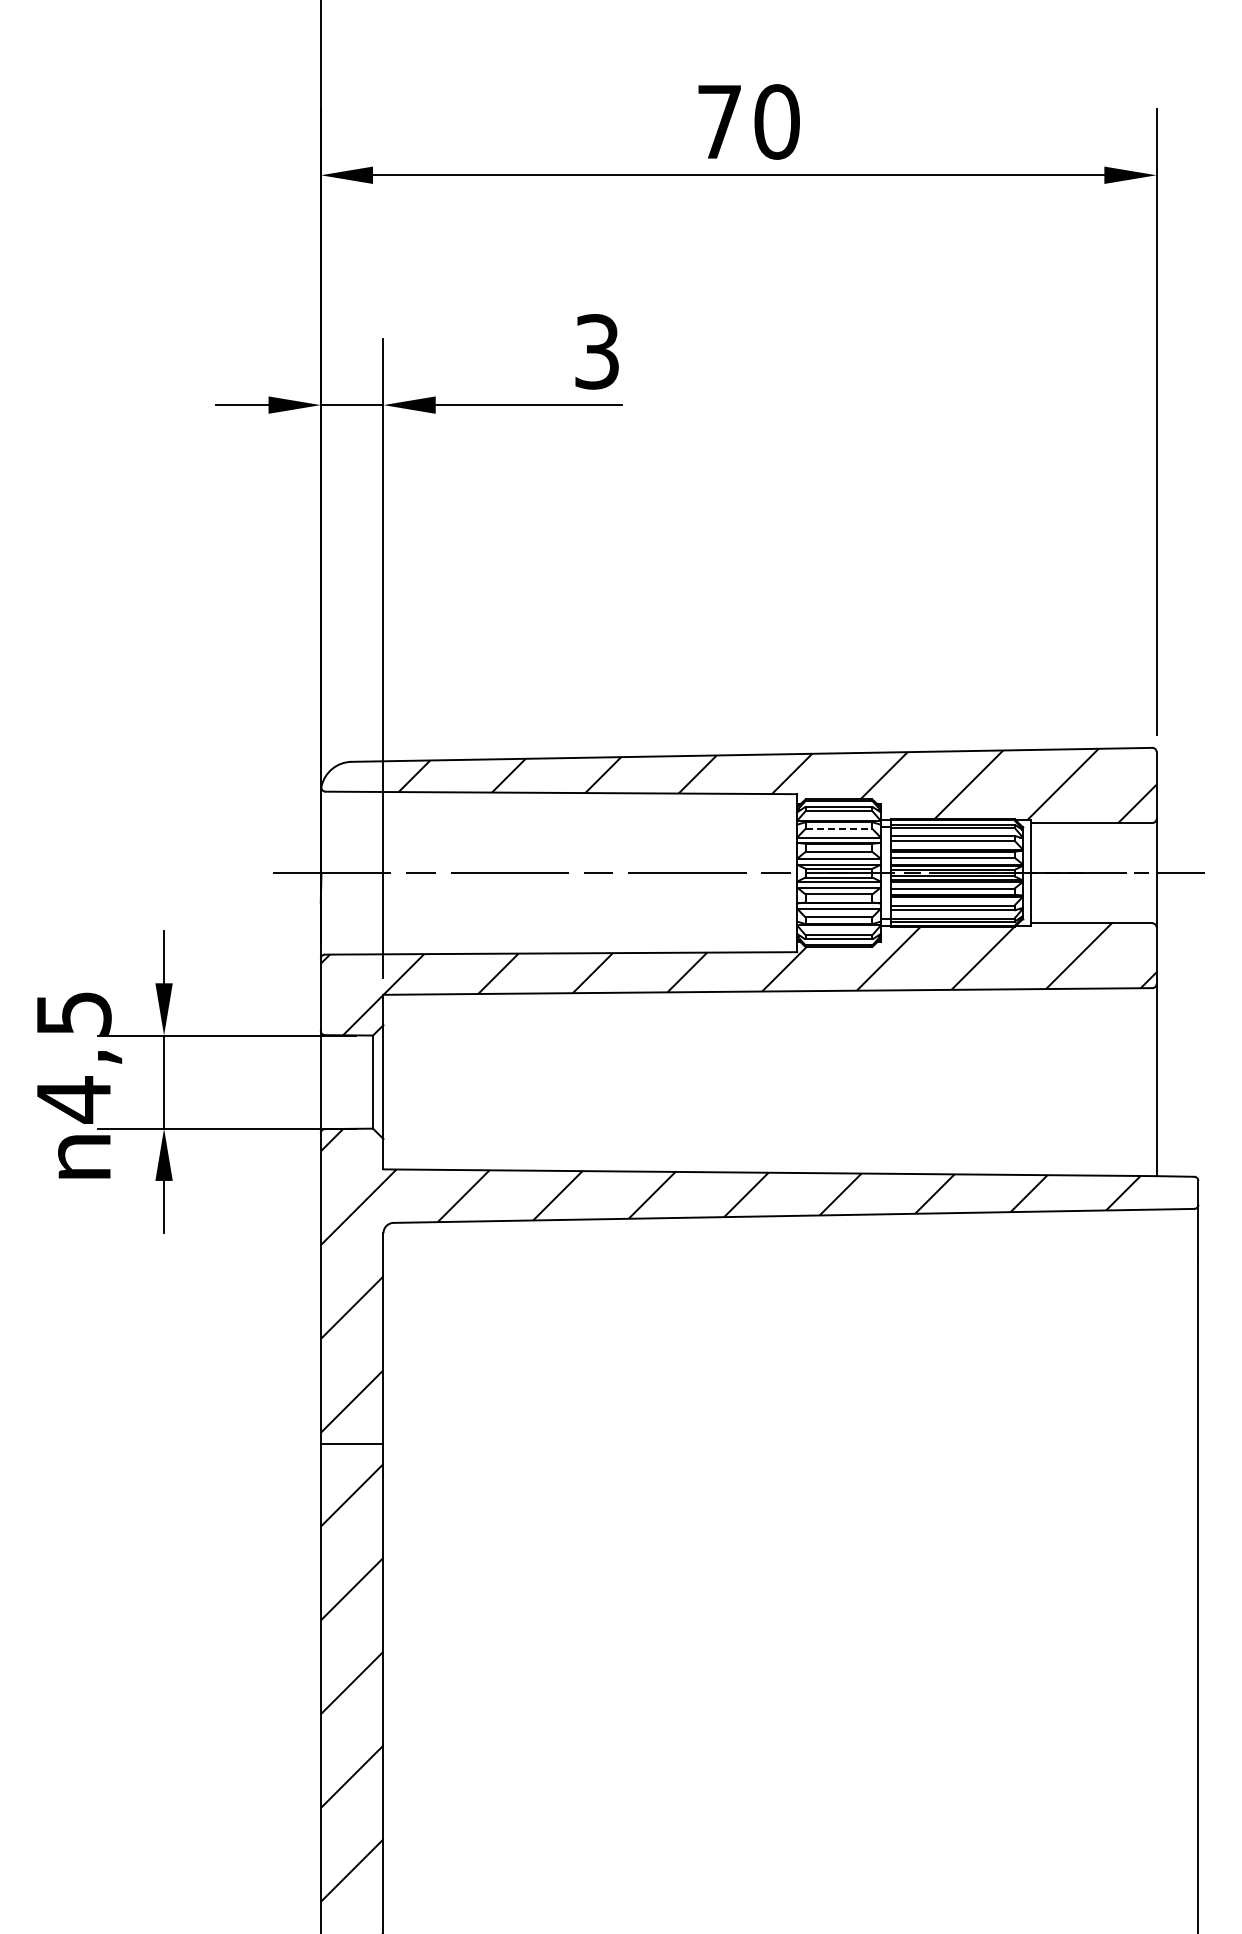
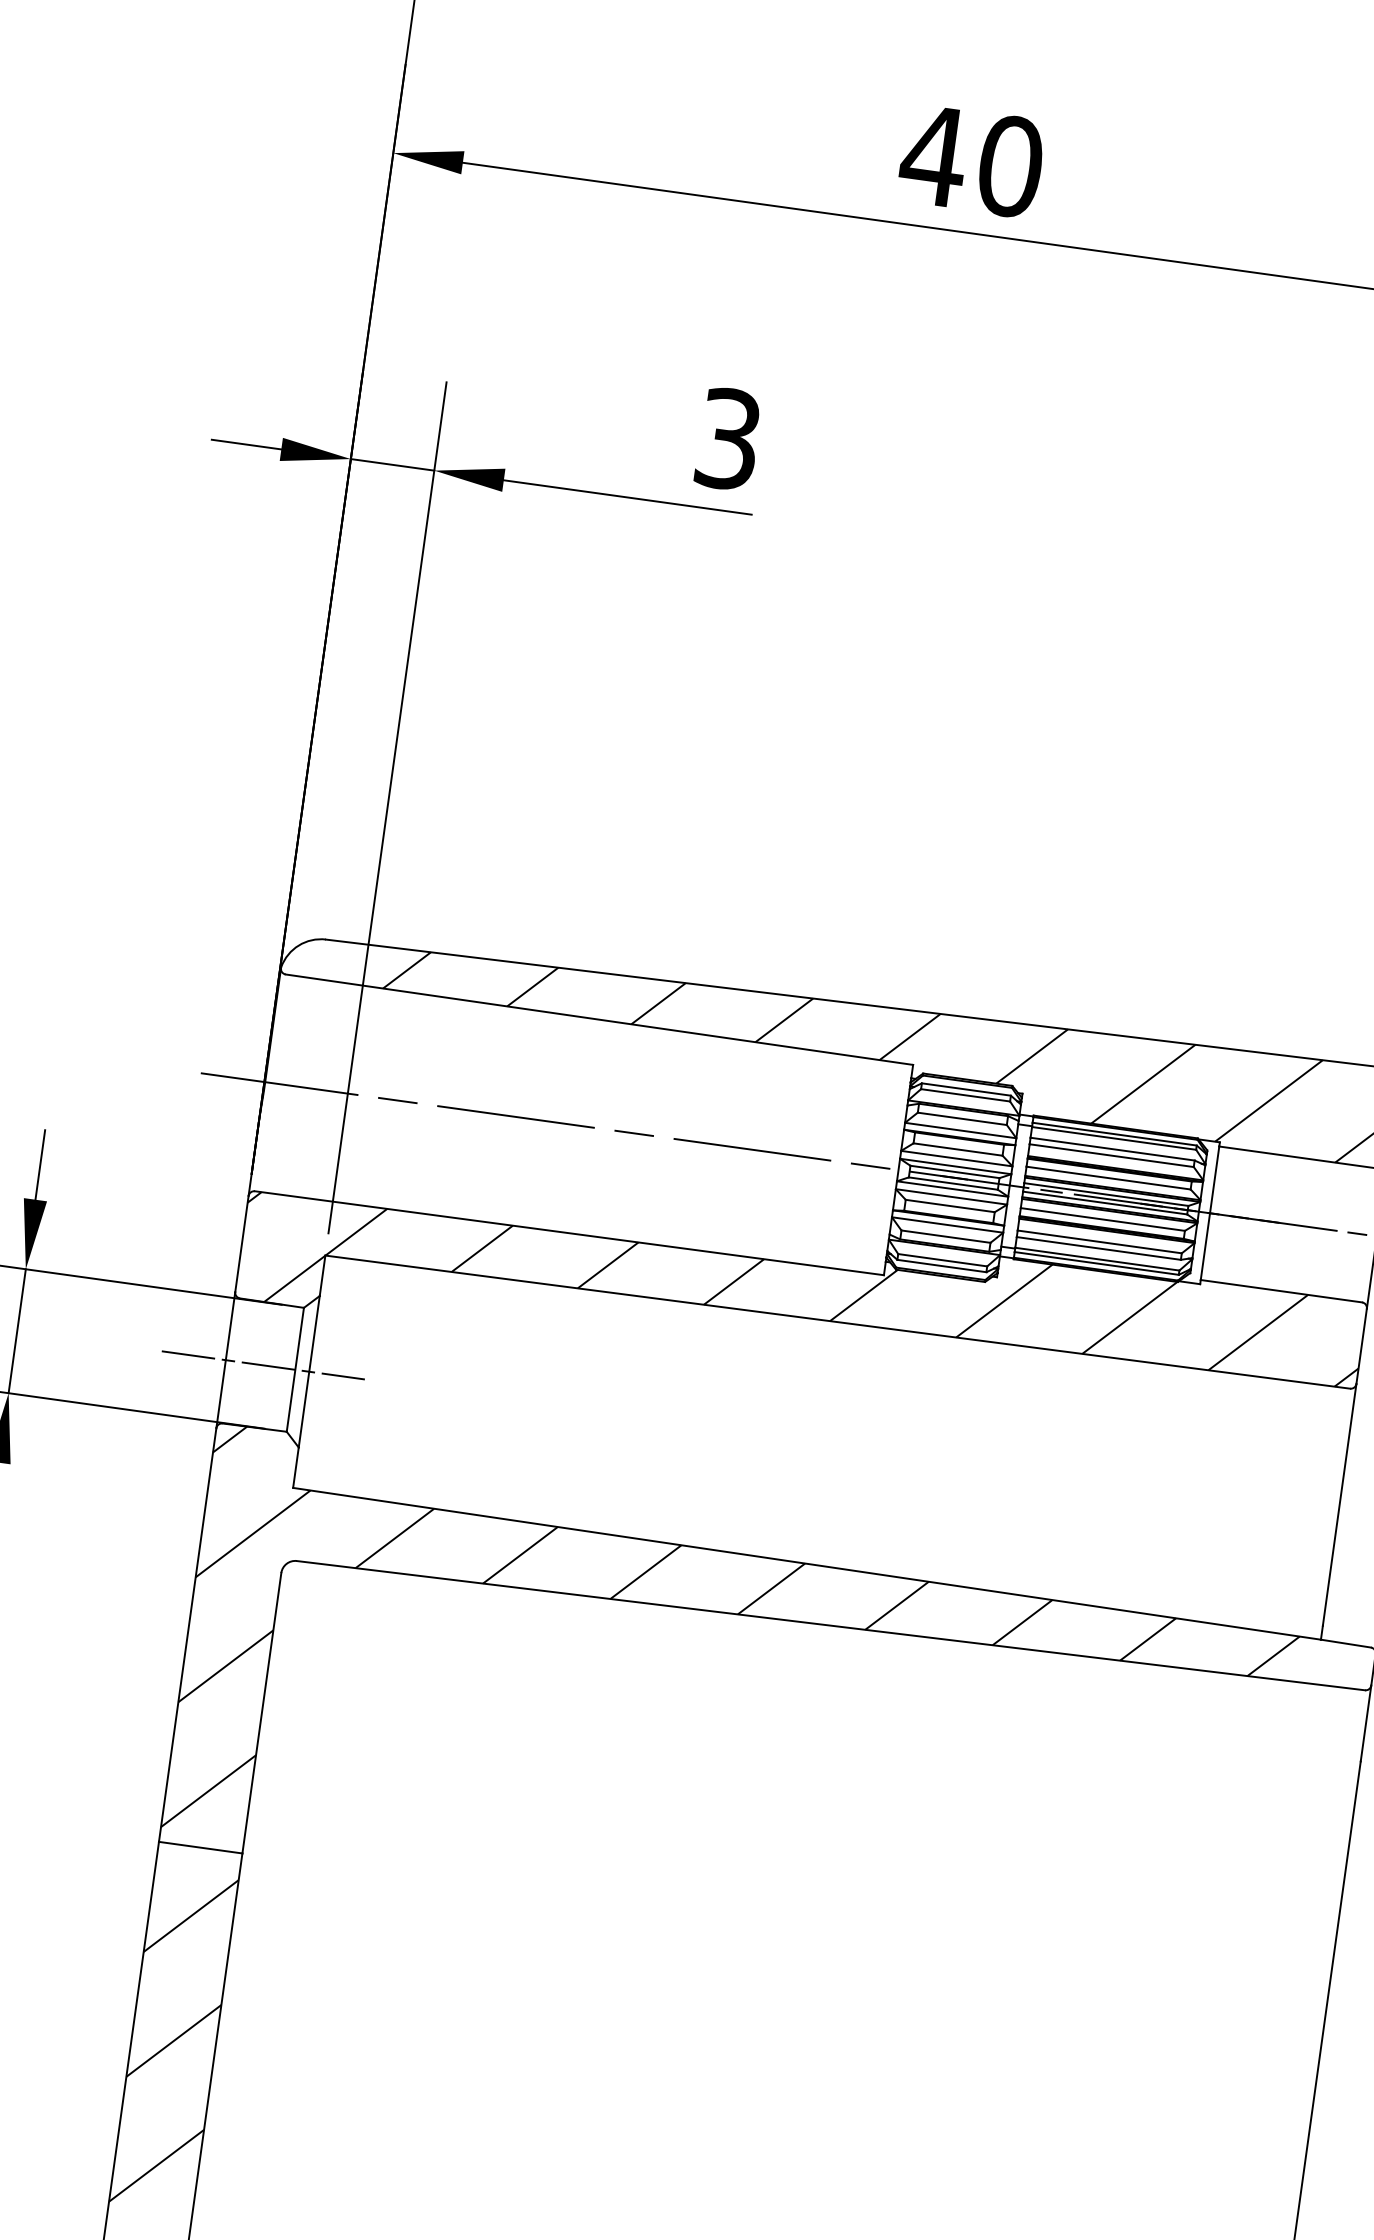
text: (719, 121) -> (933, 155), 70 -> 40
line: (839, 828) -> (963, 1118), dashed -> solid
line: (348, 1082) -> (262, 1365), added

